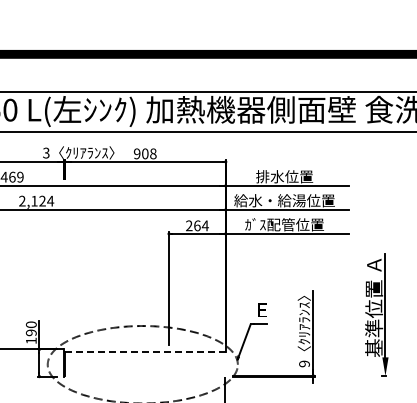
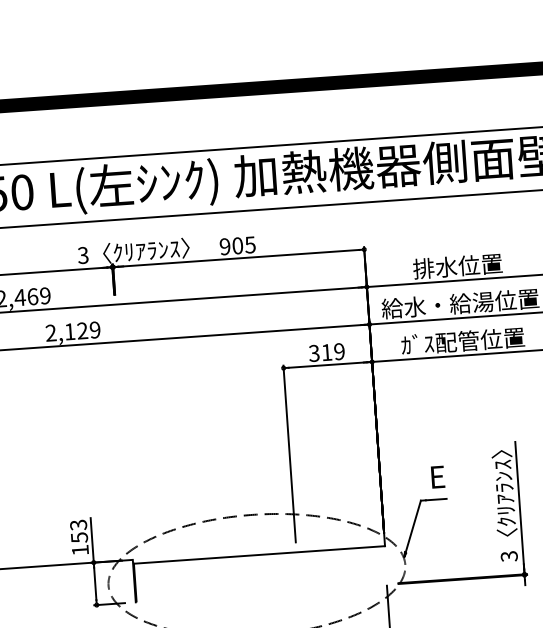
text: (153, 153) -> (250, 244), 908 -> 905
text: (50, 200) -> (94, 328), 2,124 -> 2,129
text: (197, 225) -> (327, 351), 264 -> 319
text: (30, 328) -> (77, 530), 190 -> 153
line: (144, 351) -> (258, 554), dashed -> solid
text: (304, 363) -> (509, 555), 9 -> 3

